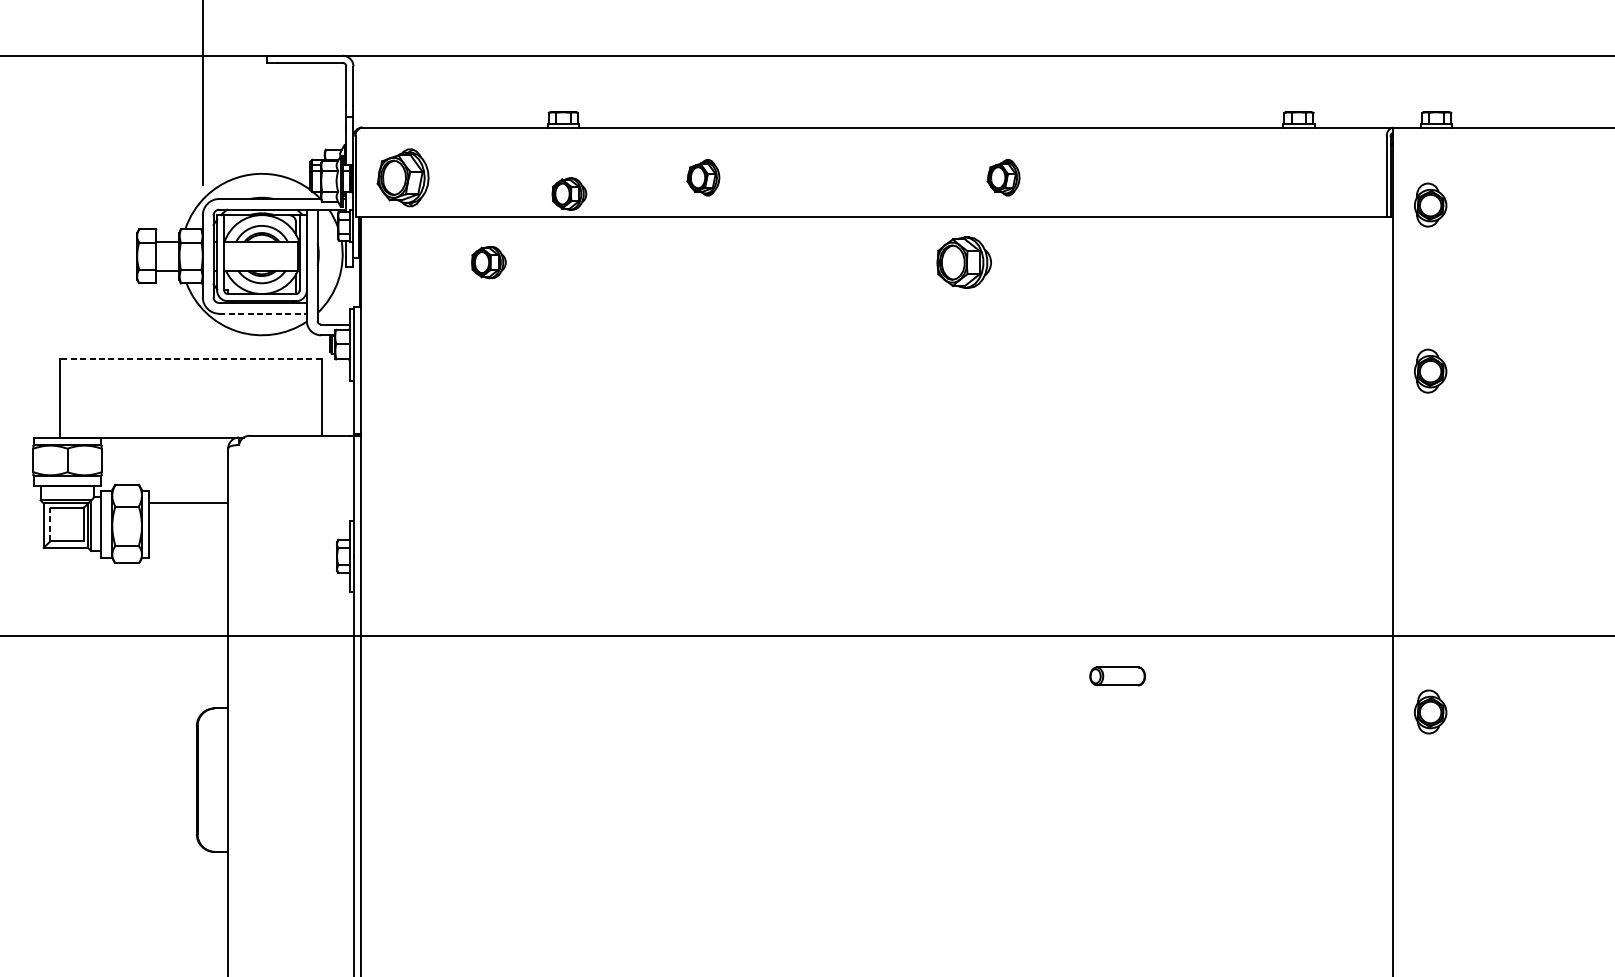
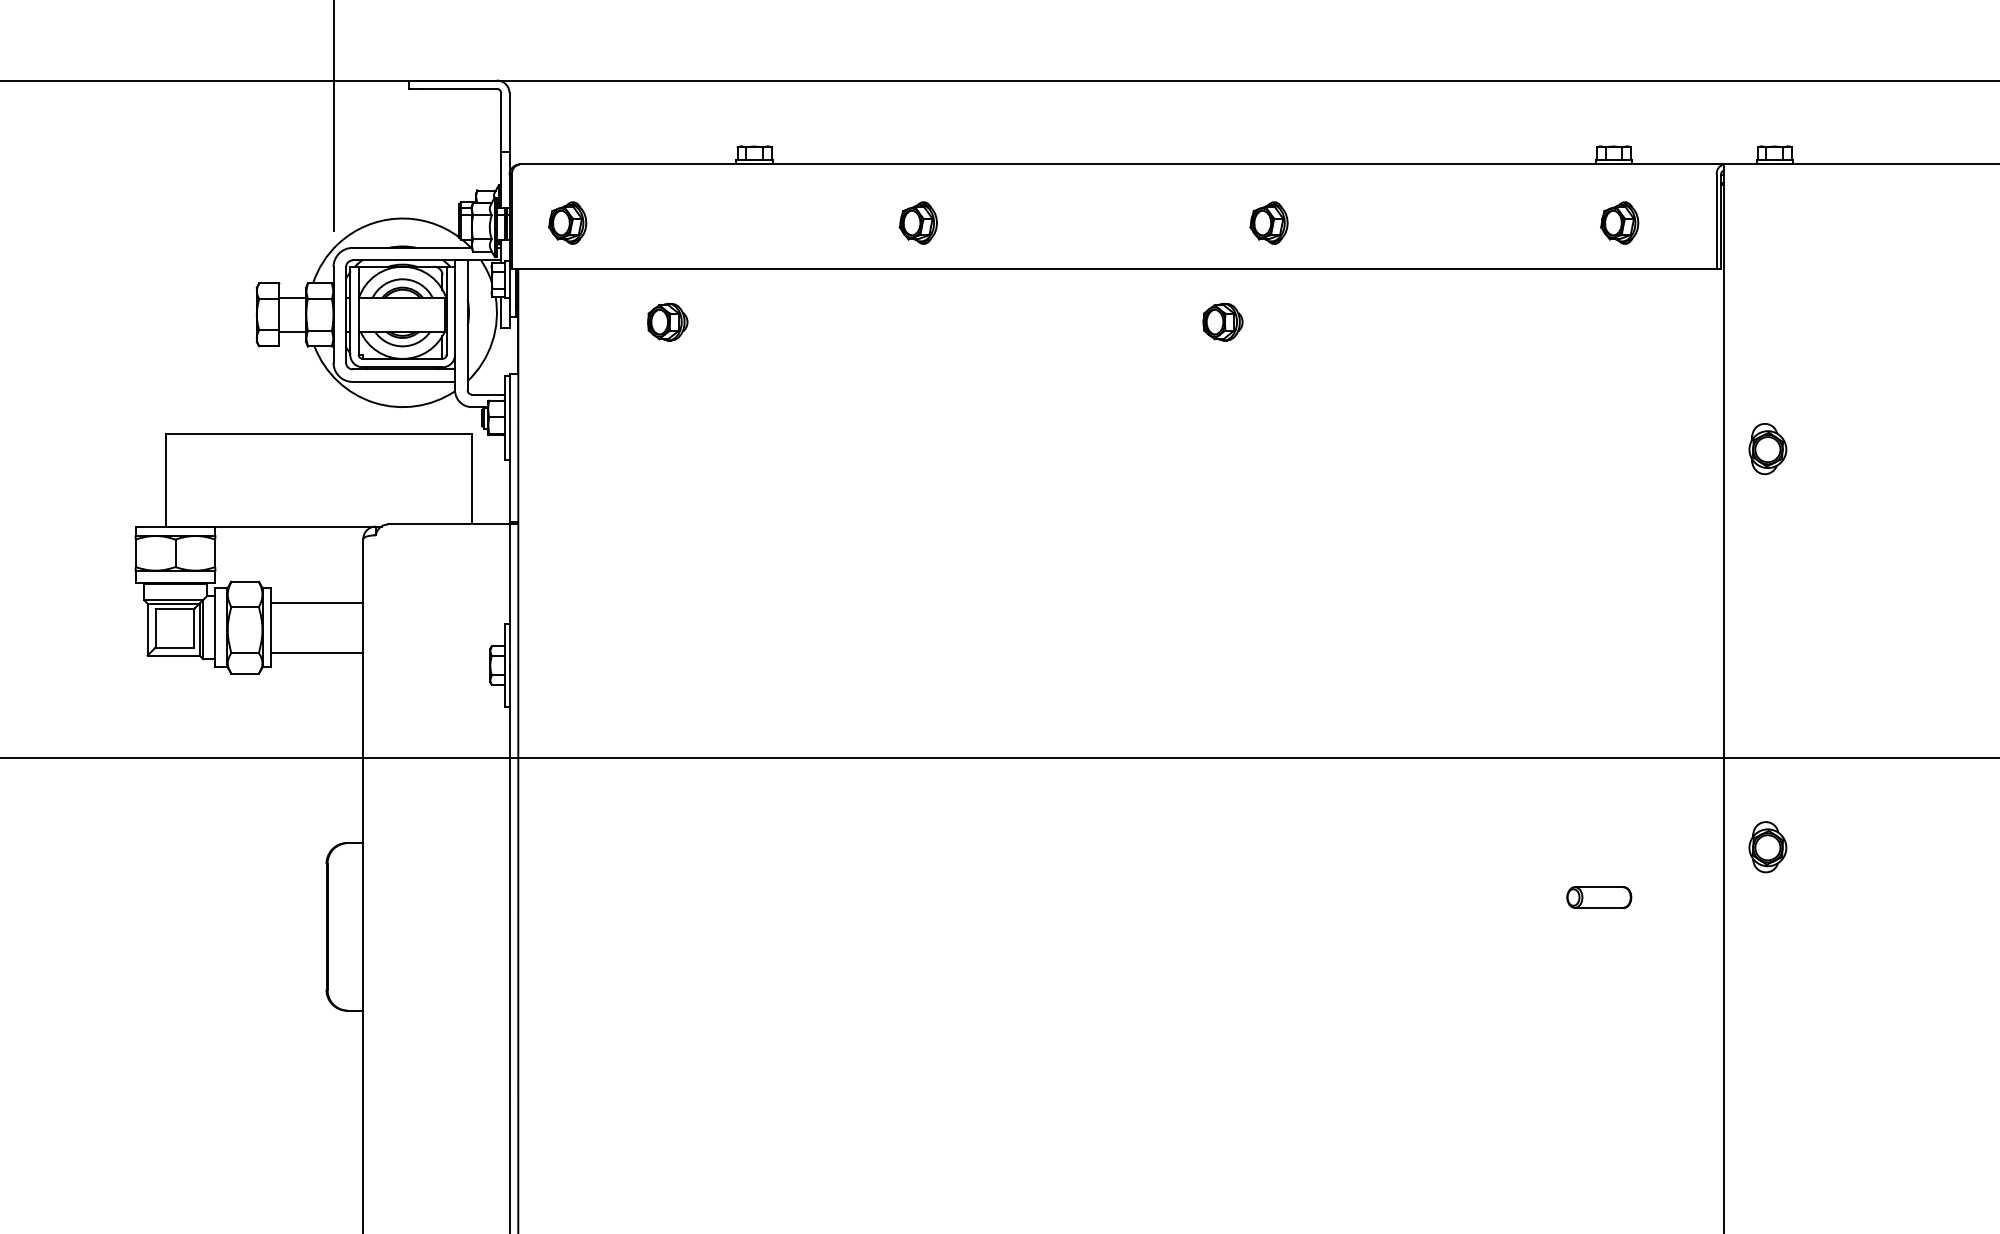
part: (403, 177) -> (567, 222), size x0.62
part: (1303, 177) -> (1619, 222), added
part: (569, 193) -> (761, 241), removed
part: (1430, 205) -> (1767, 255), removed
part: (963, 262) -> (1222, 321), size x0.62
line: (263, 313) -> (404, 381), dashed -> solid
line: (190, 358) -> (319, 434), dashed -> solid
line: (50, 523) -> (155, 627), dashed -> solid
line: (189, 545) -> (317, 652), added
part: (1117, 676) -> (1599, 897), moved

